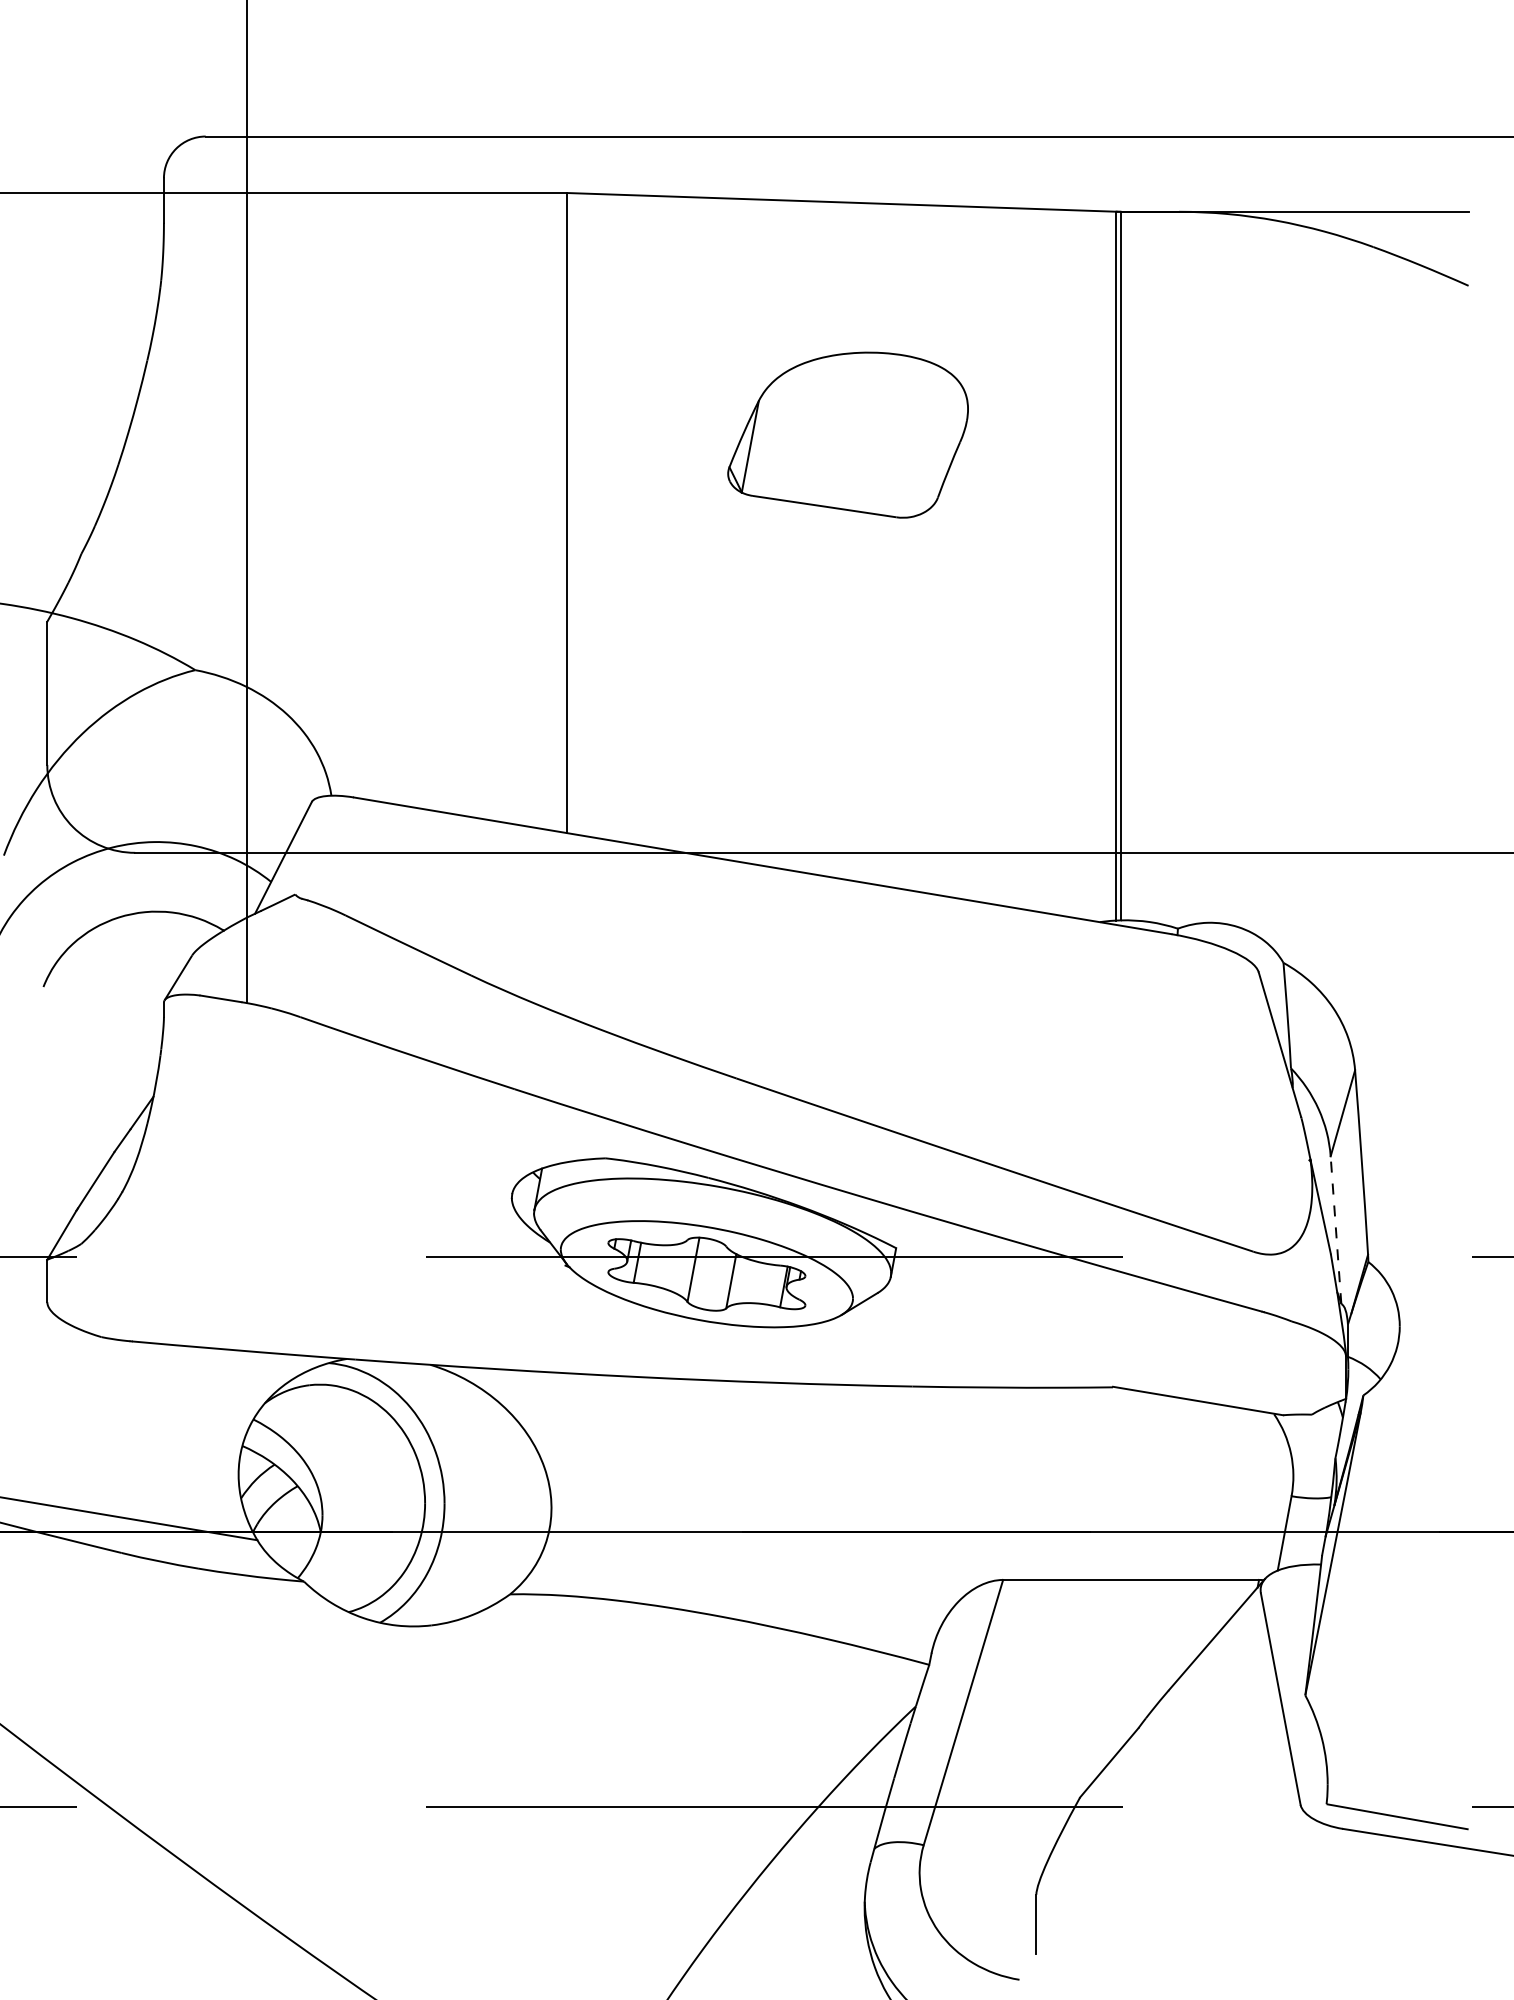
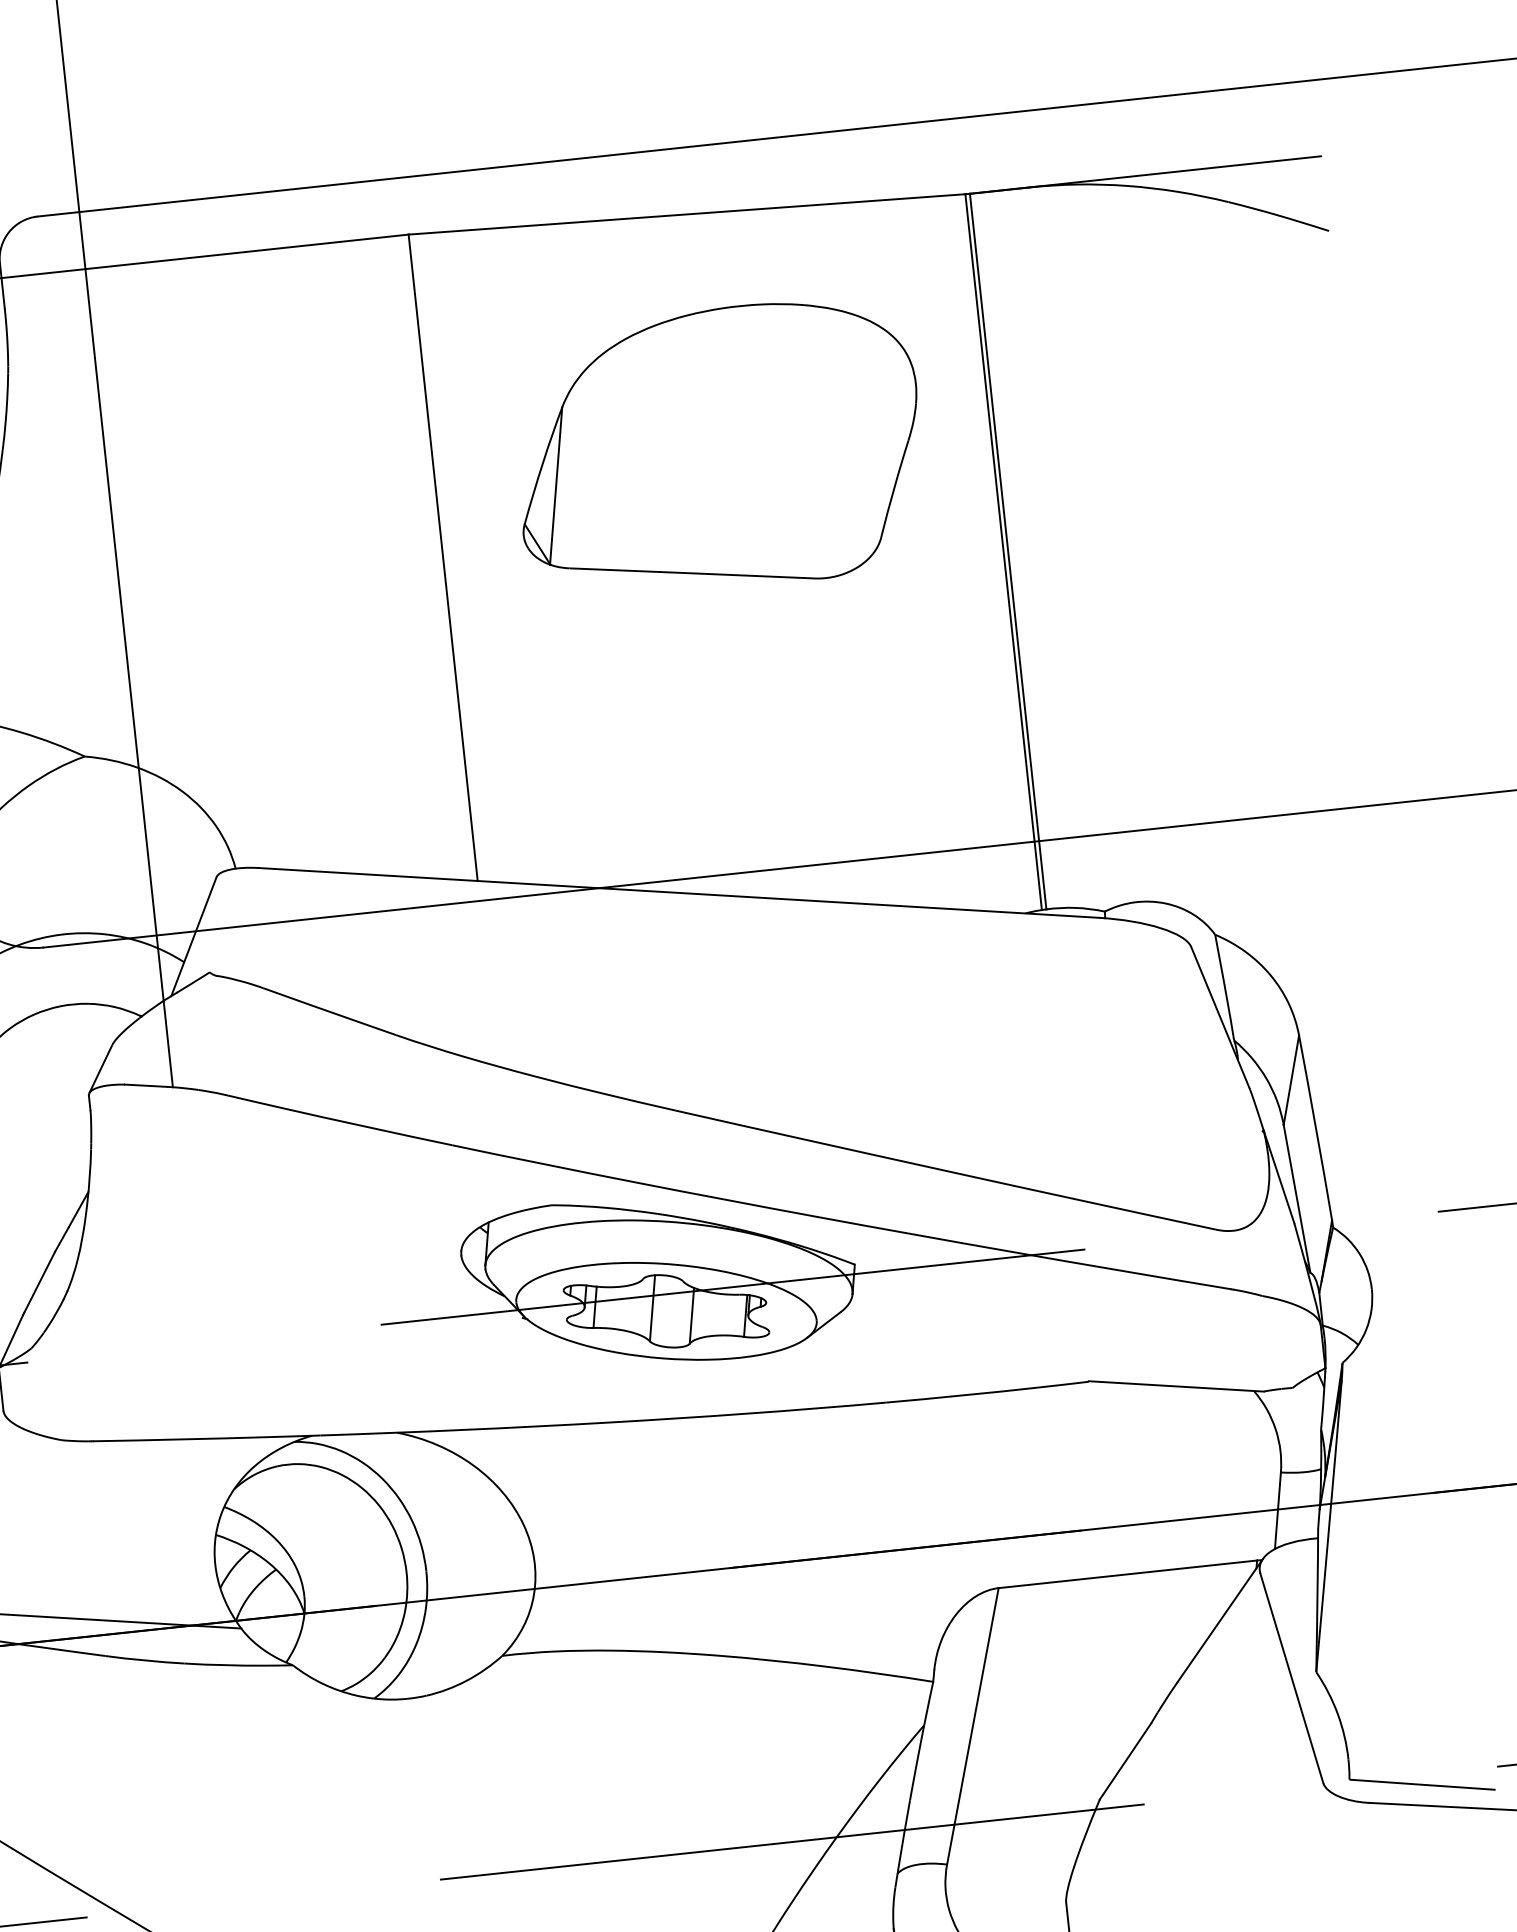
part: (847, 434) -> (717, 448), size x1.67
line: (1335, 1229) -> (1296, 1198), dashed -> solid

